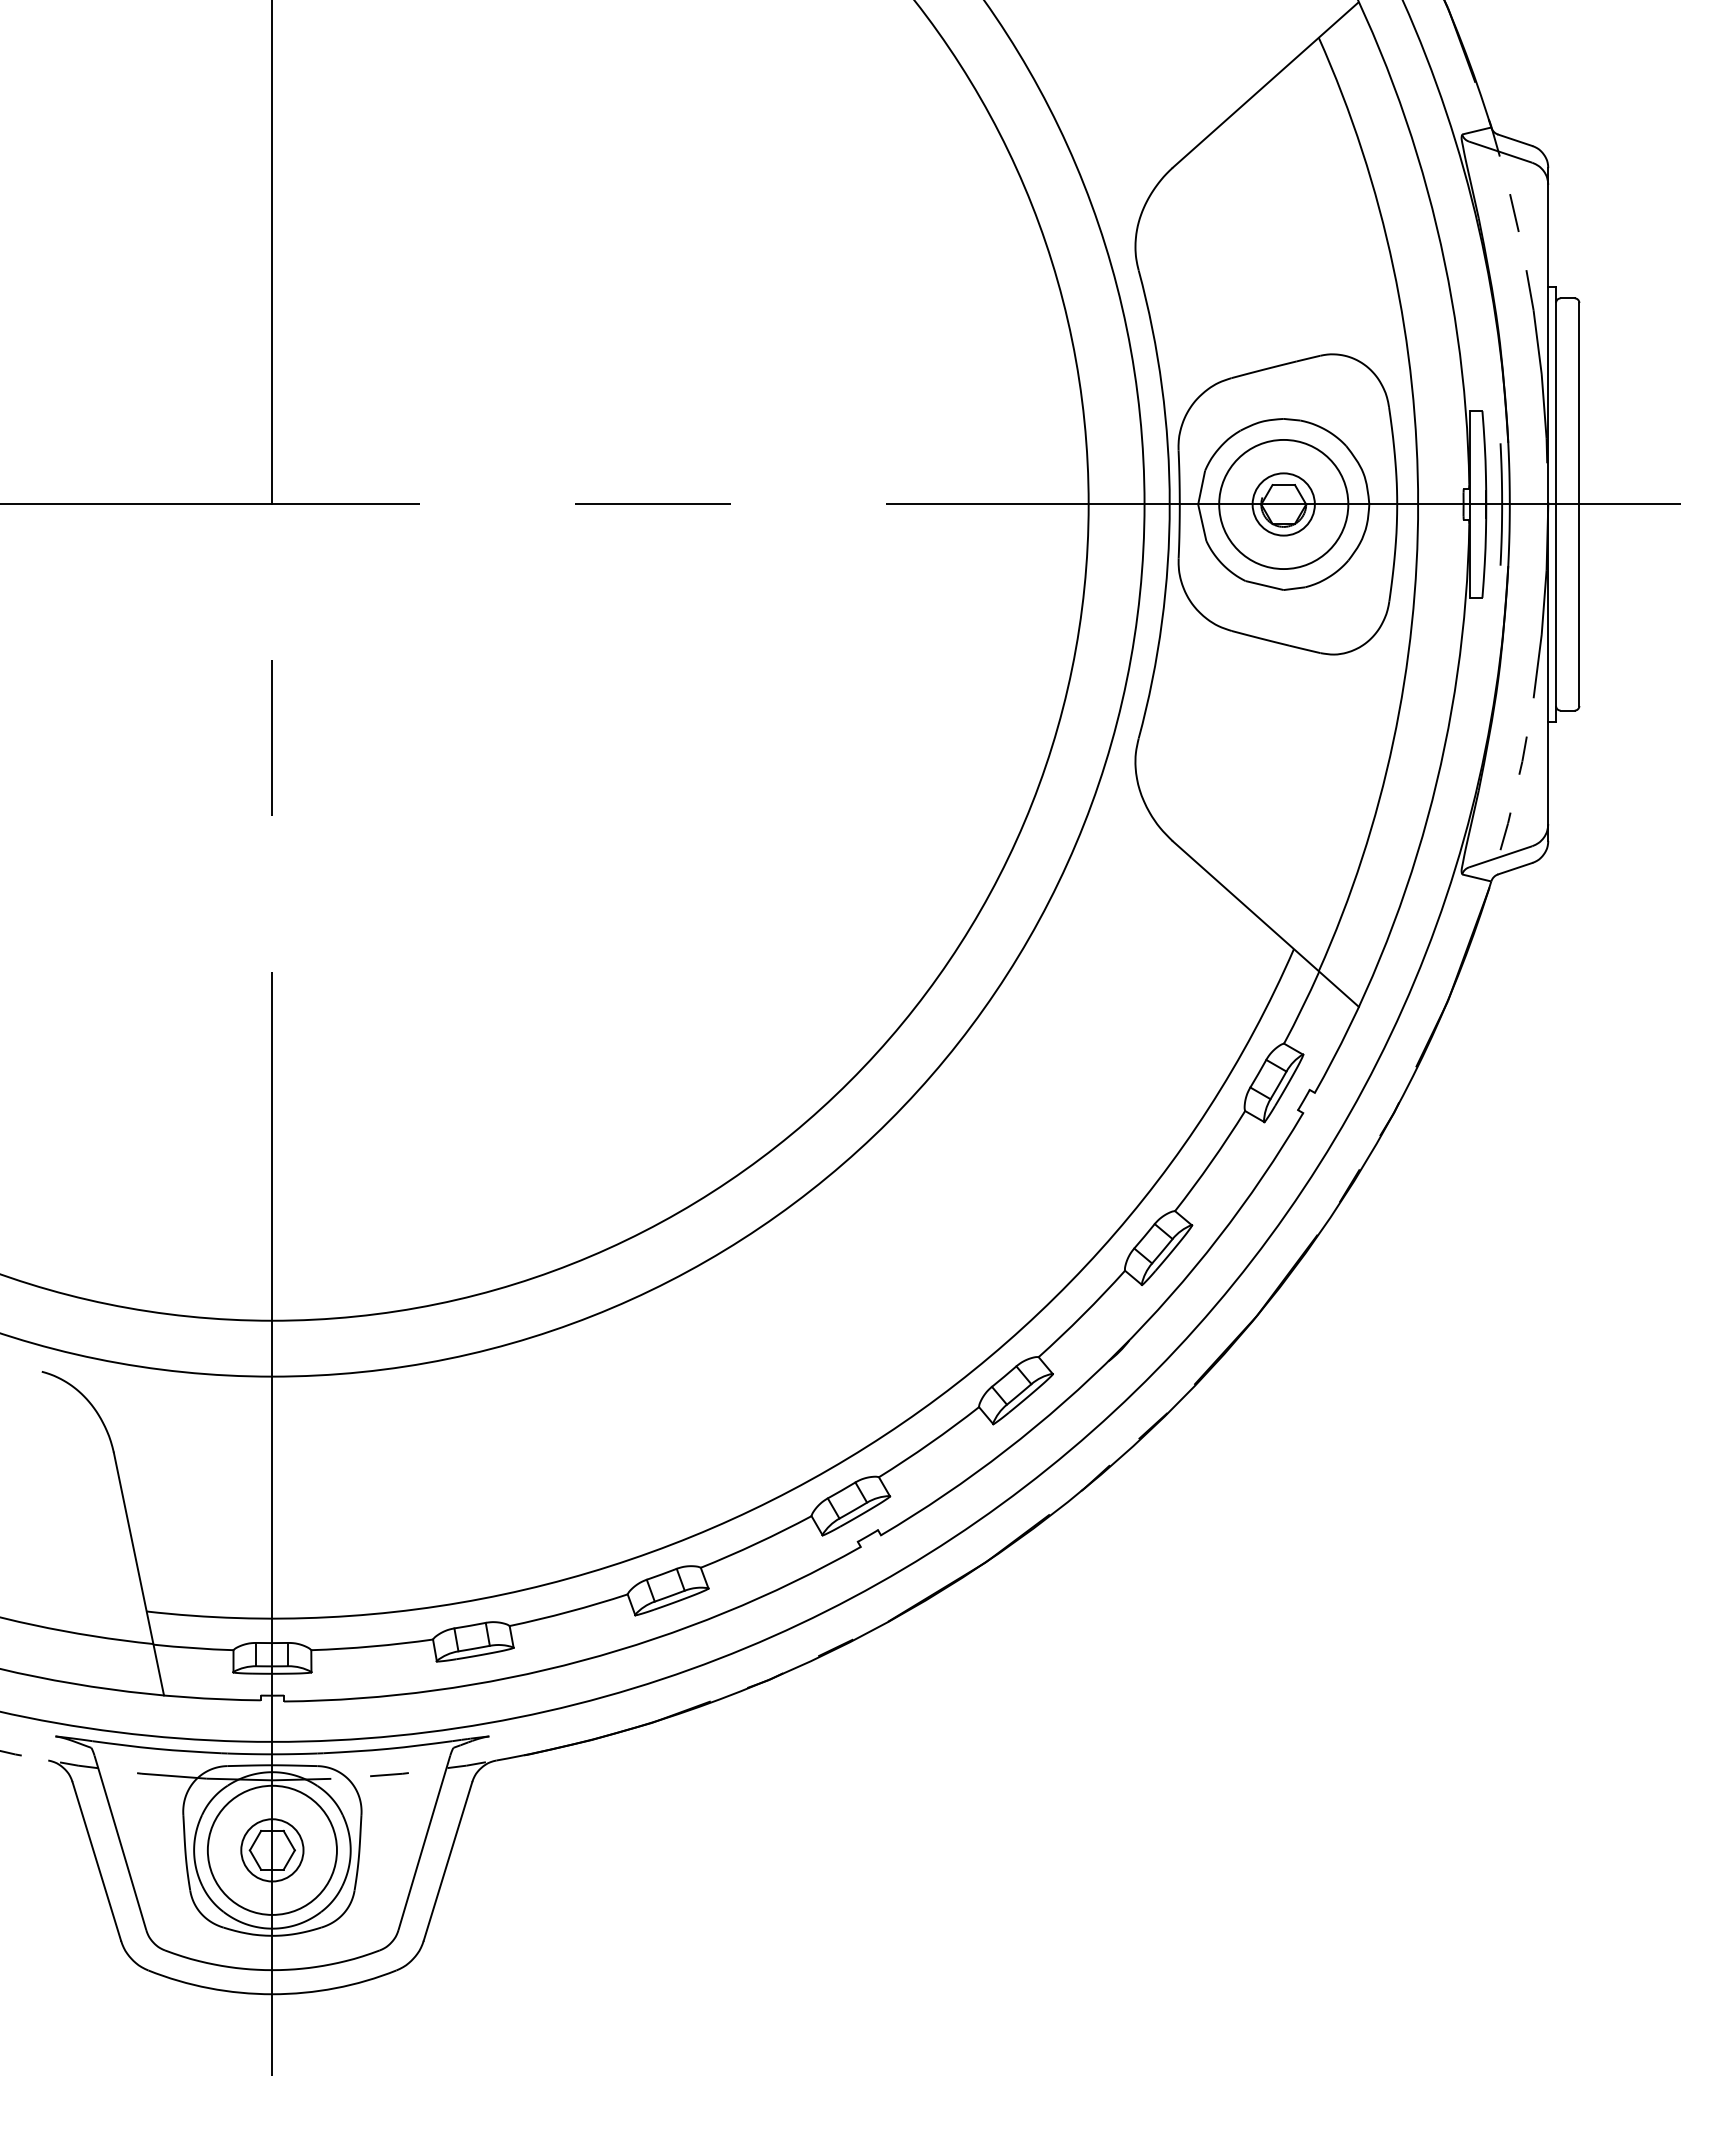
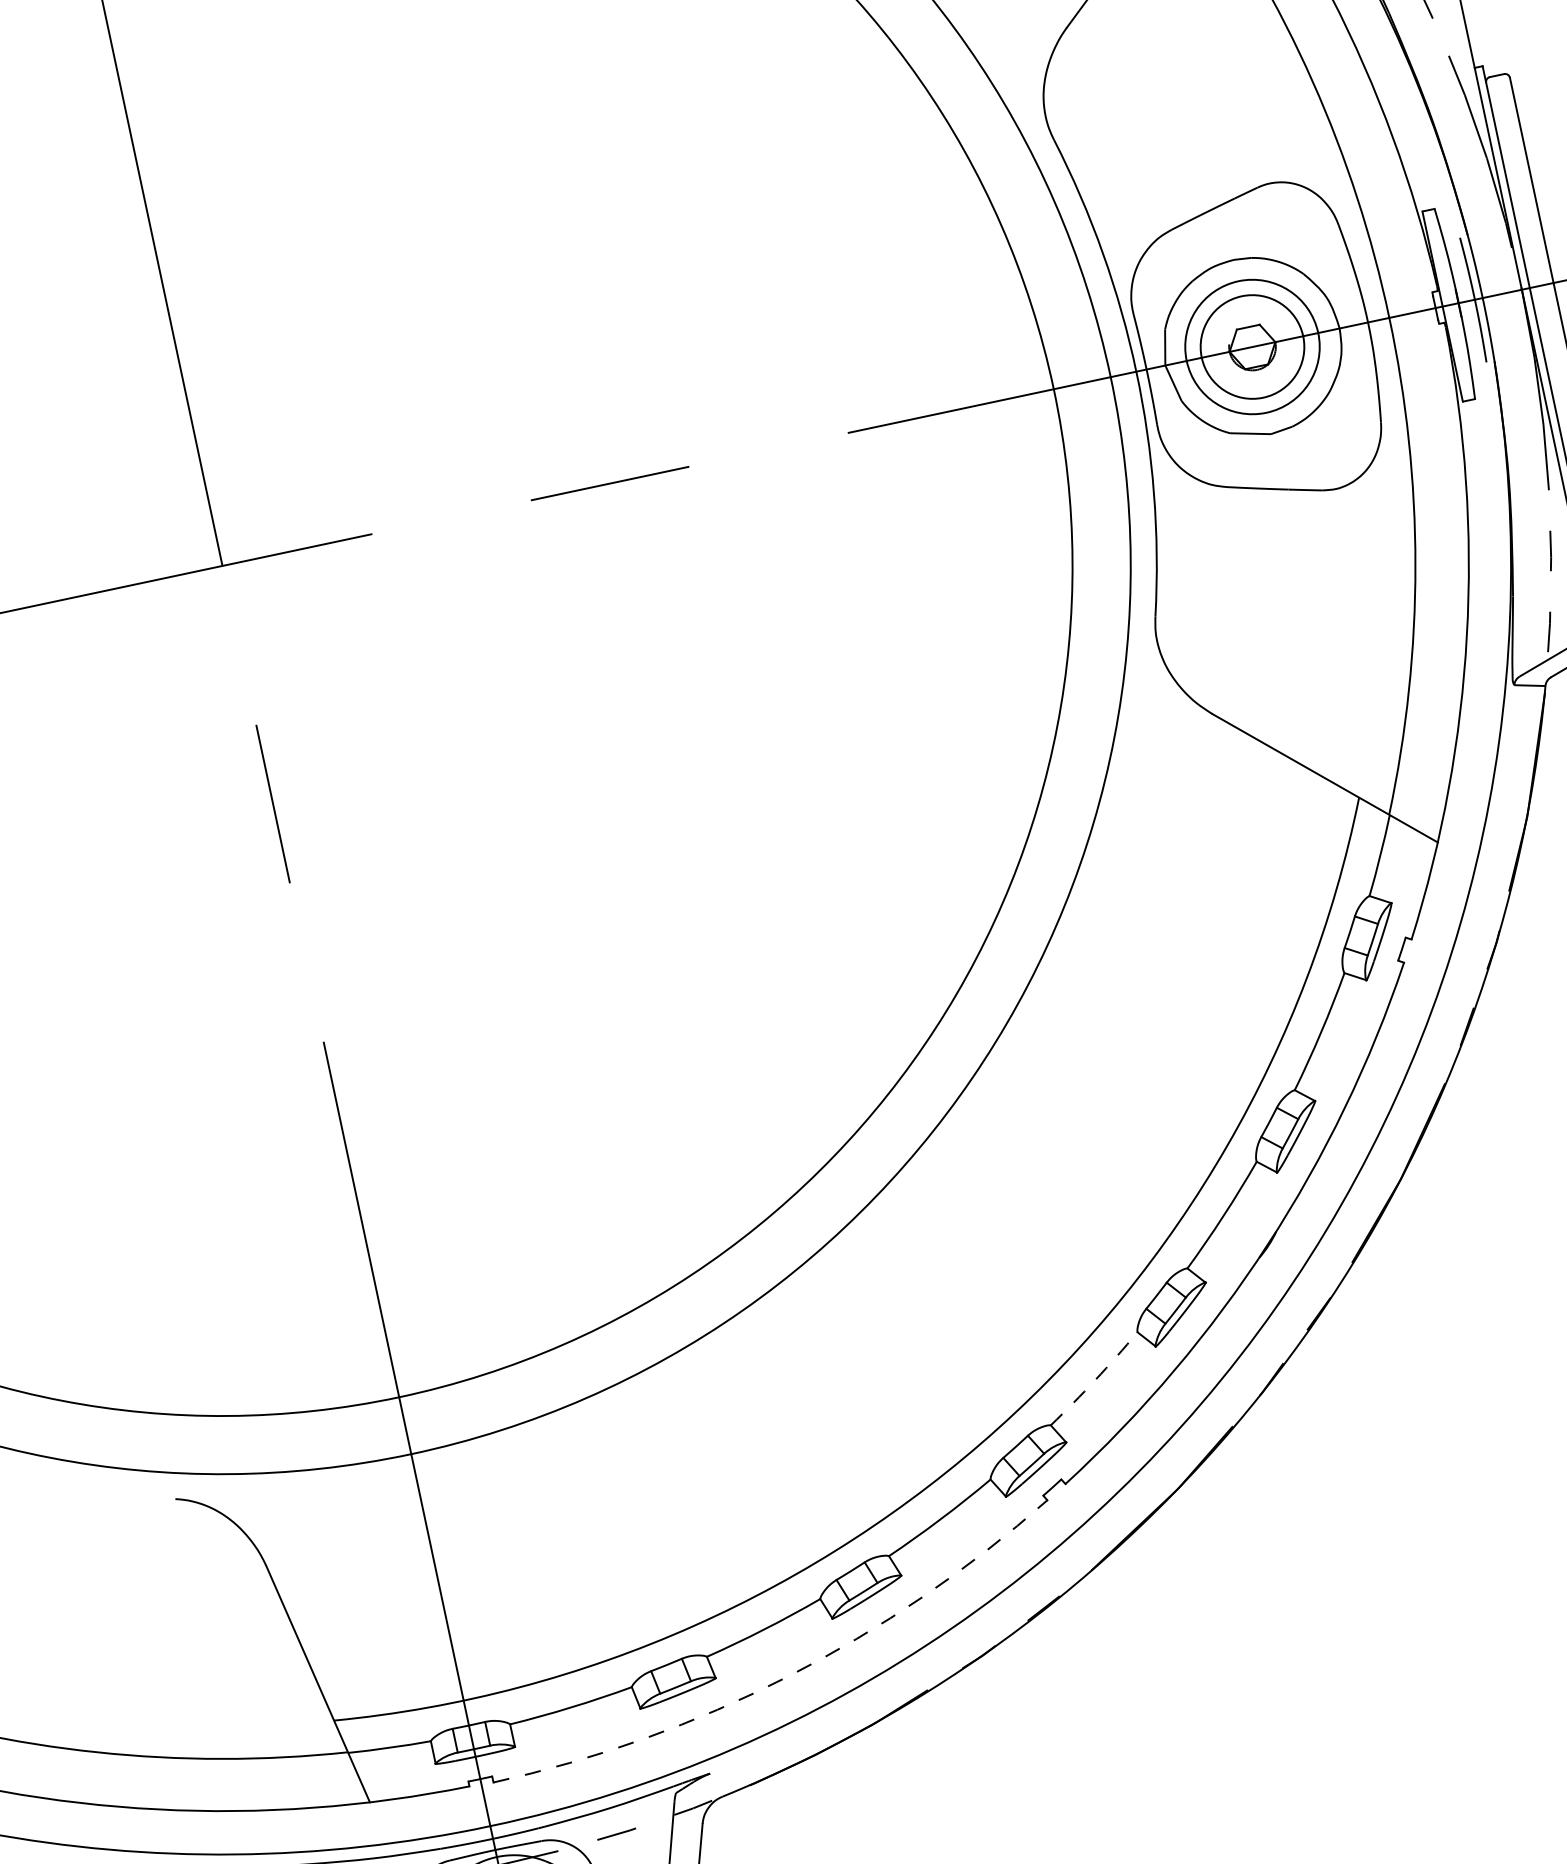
circle: (1283, 504) -> (1252, 347), size x1.6
arc: (929, 1443) -> (1094, 1380), solid -> dashed
arc: (582, 1660) -> (788, 1676), solid -> dashed

